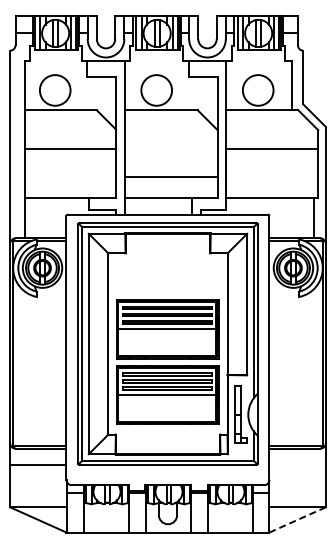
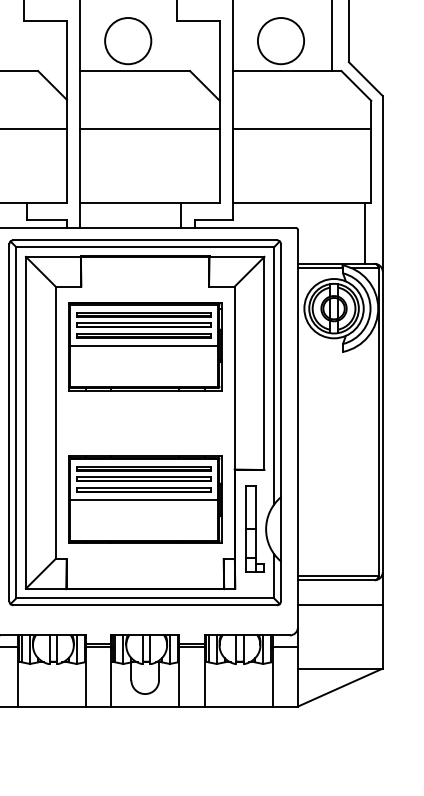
line: (170, 177) -> (148, 130), moved
part: (167, 329) -> (144, 346), moved
line: (297, 465) -> (340, 605), added
line: (297, 519) -> (340, 686), dashed -> solid

